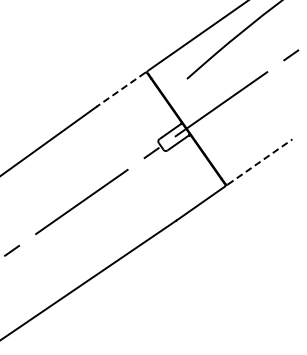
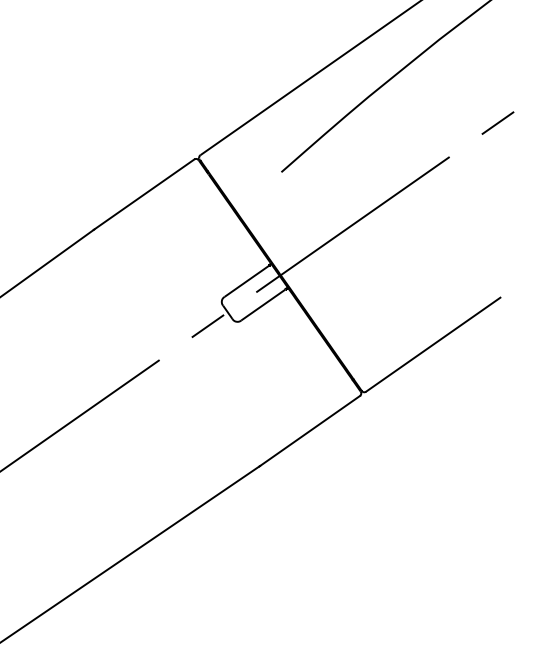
line: (120, 89) -> (143, 194), dashed -> solid
line: (260, 161) -> (434, 343), dashed -> solid

